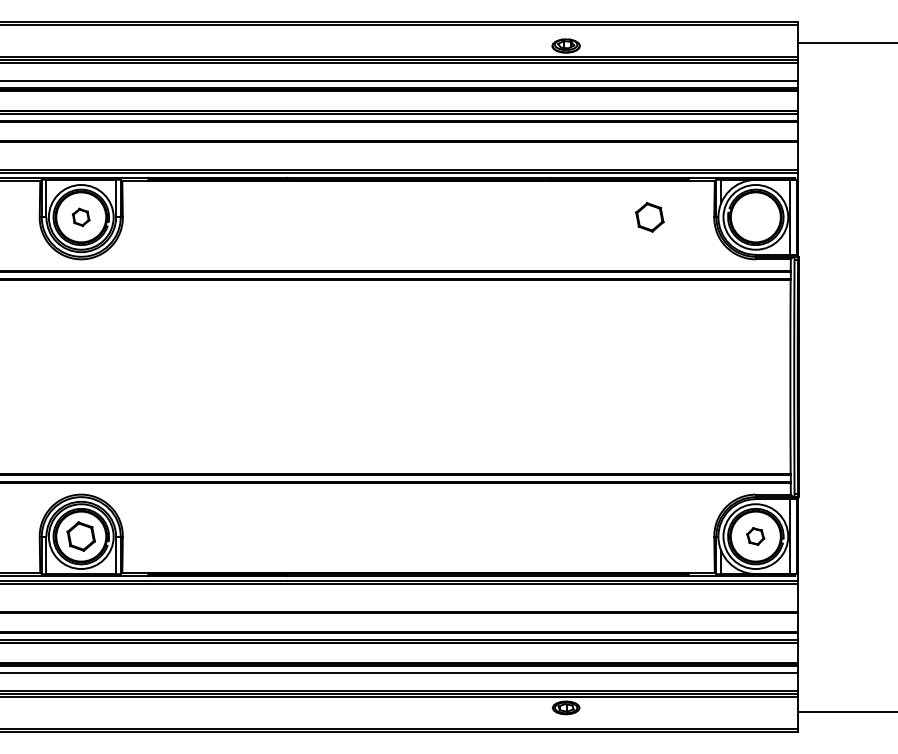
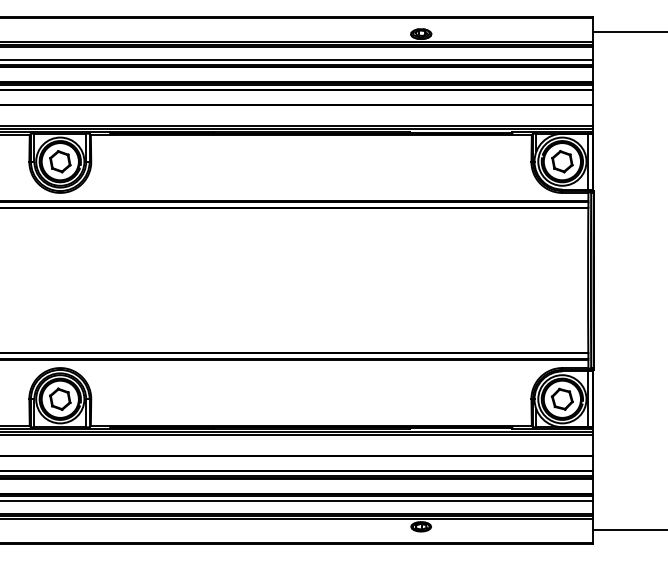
part: (80, 217) -> (59, 161), size x1.67
part: (649, 217) -> (562, 161), moved
part: (755, 536) -> (562, 399), size x1.67

